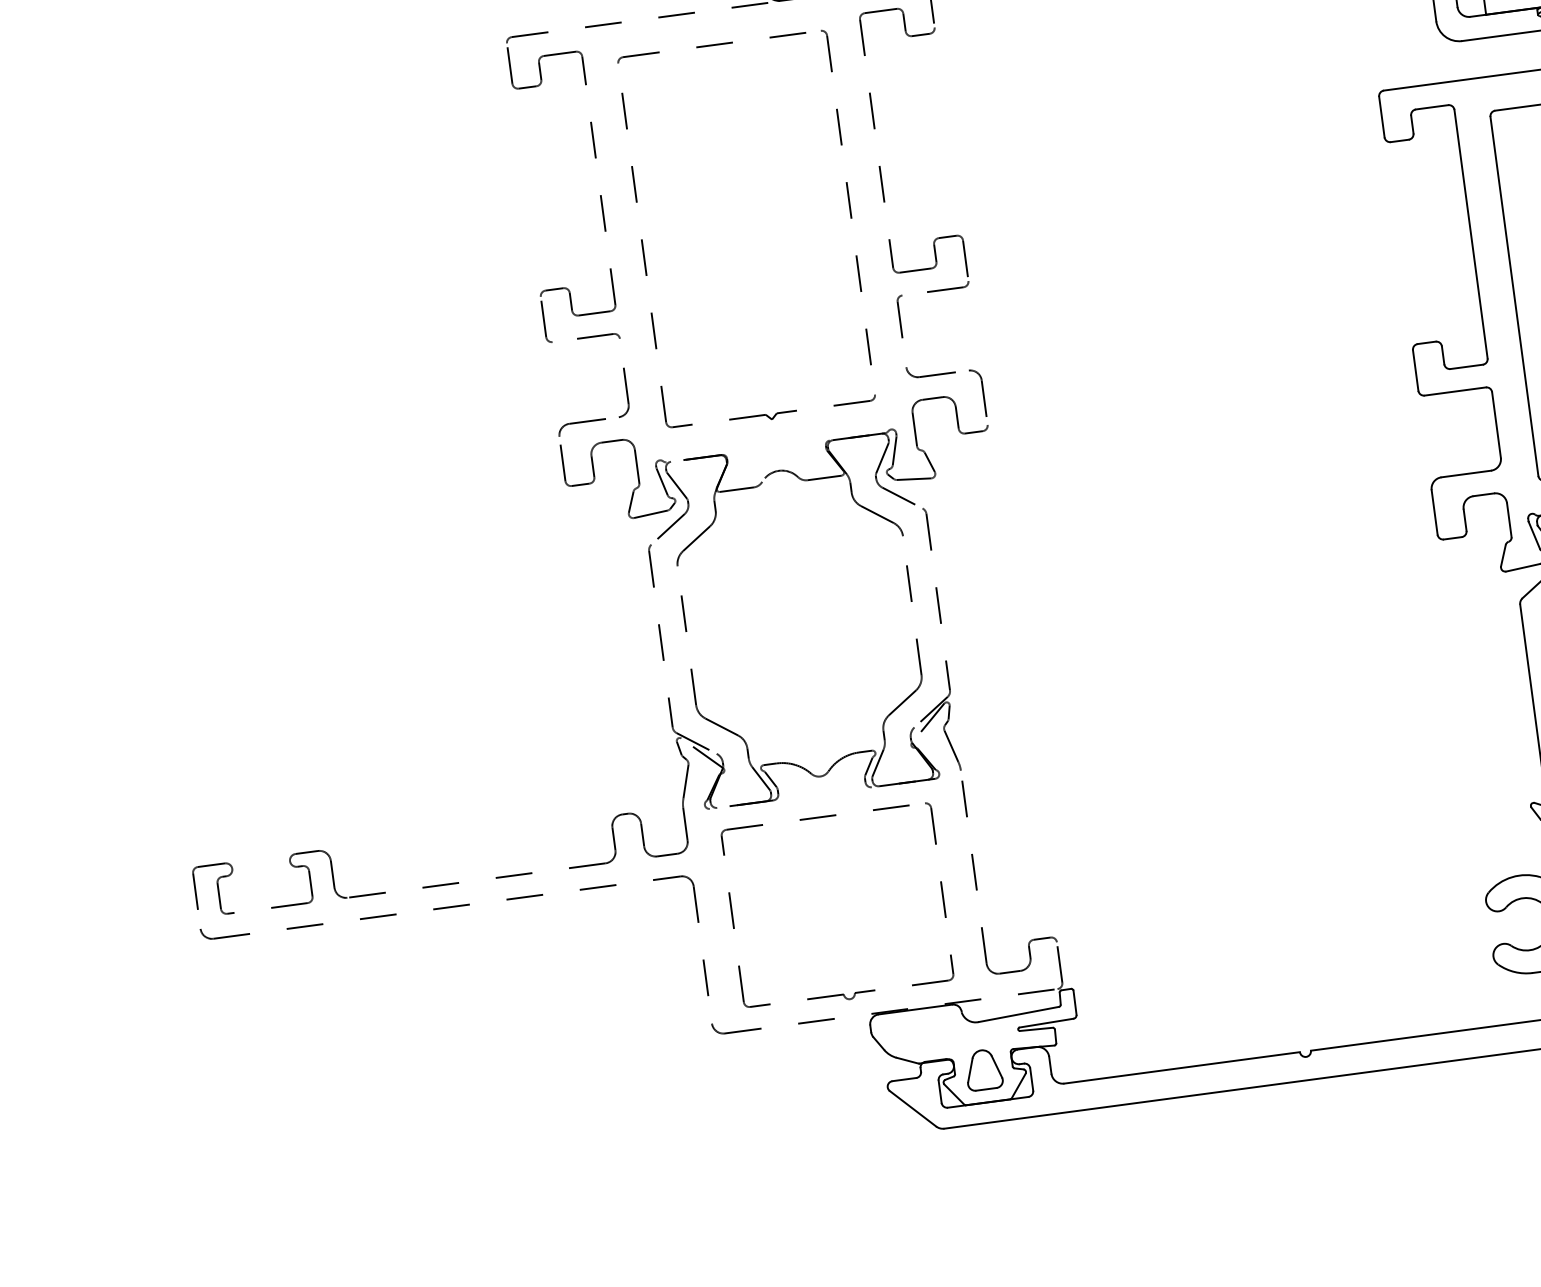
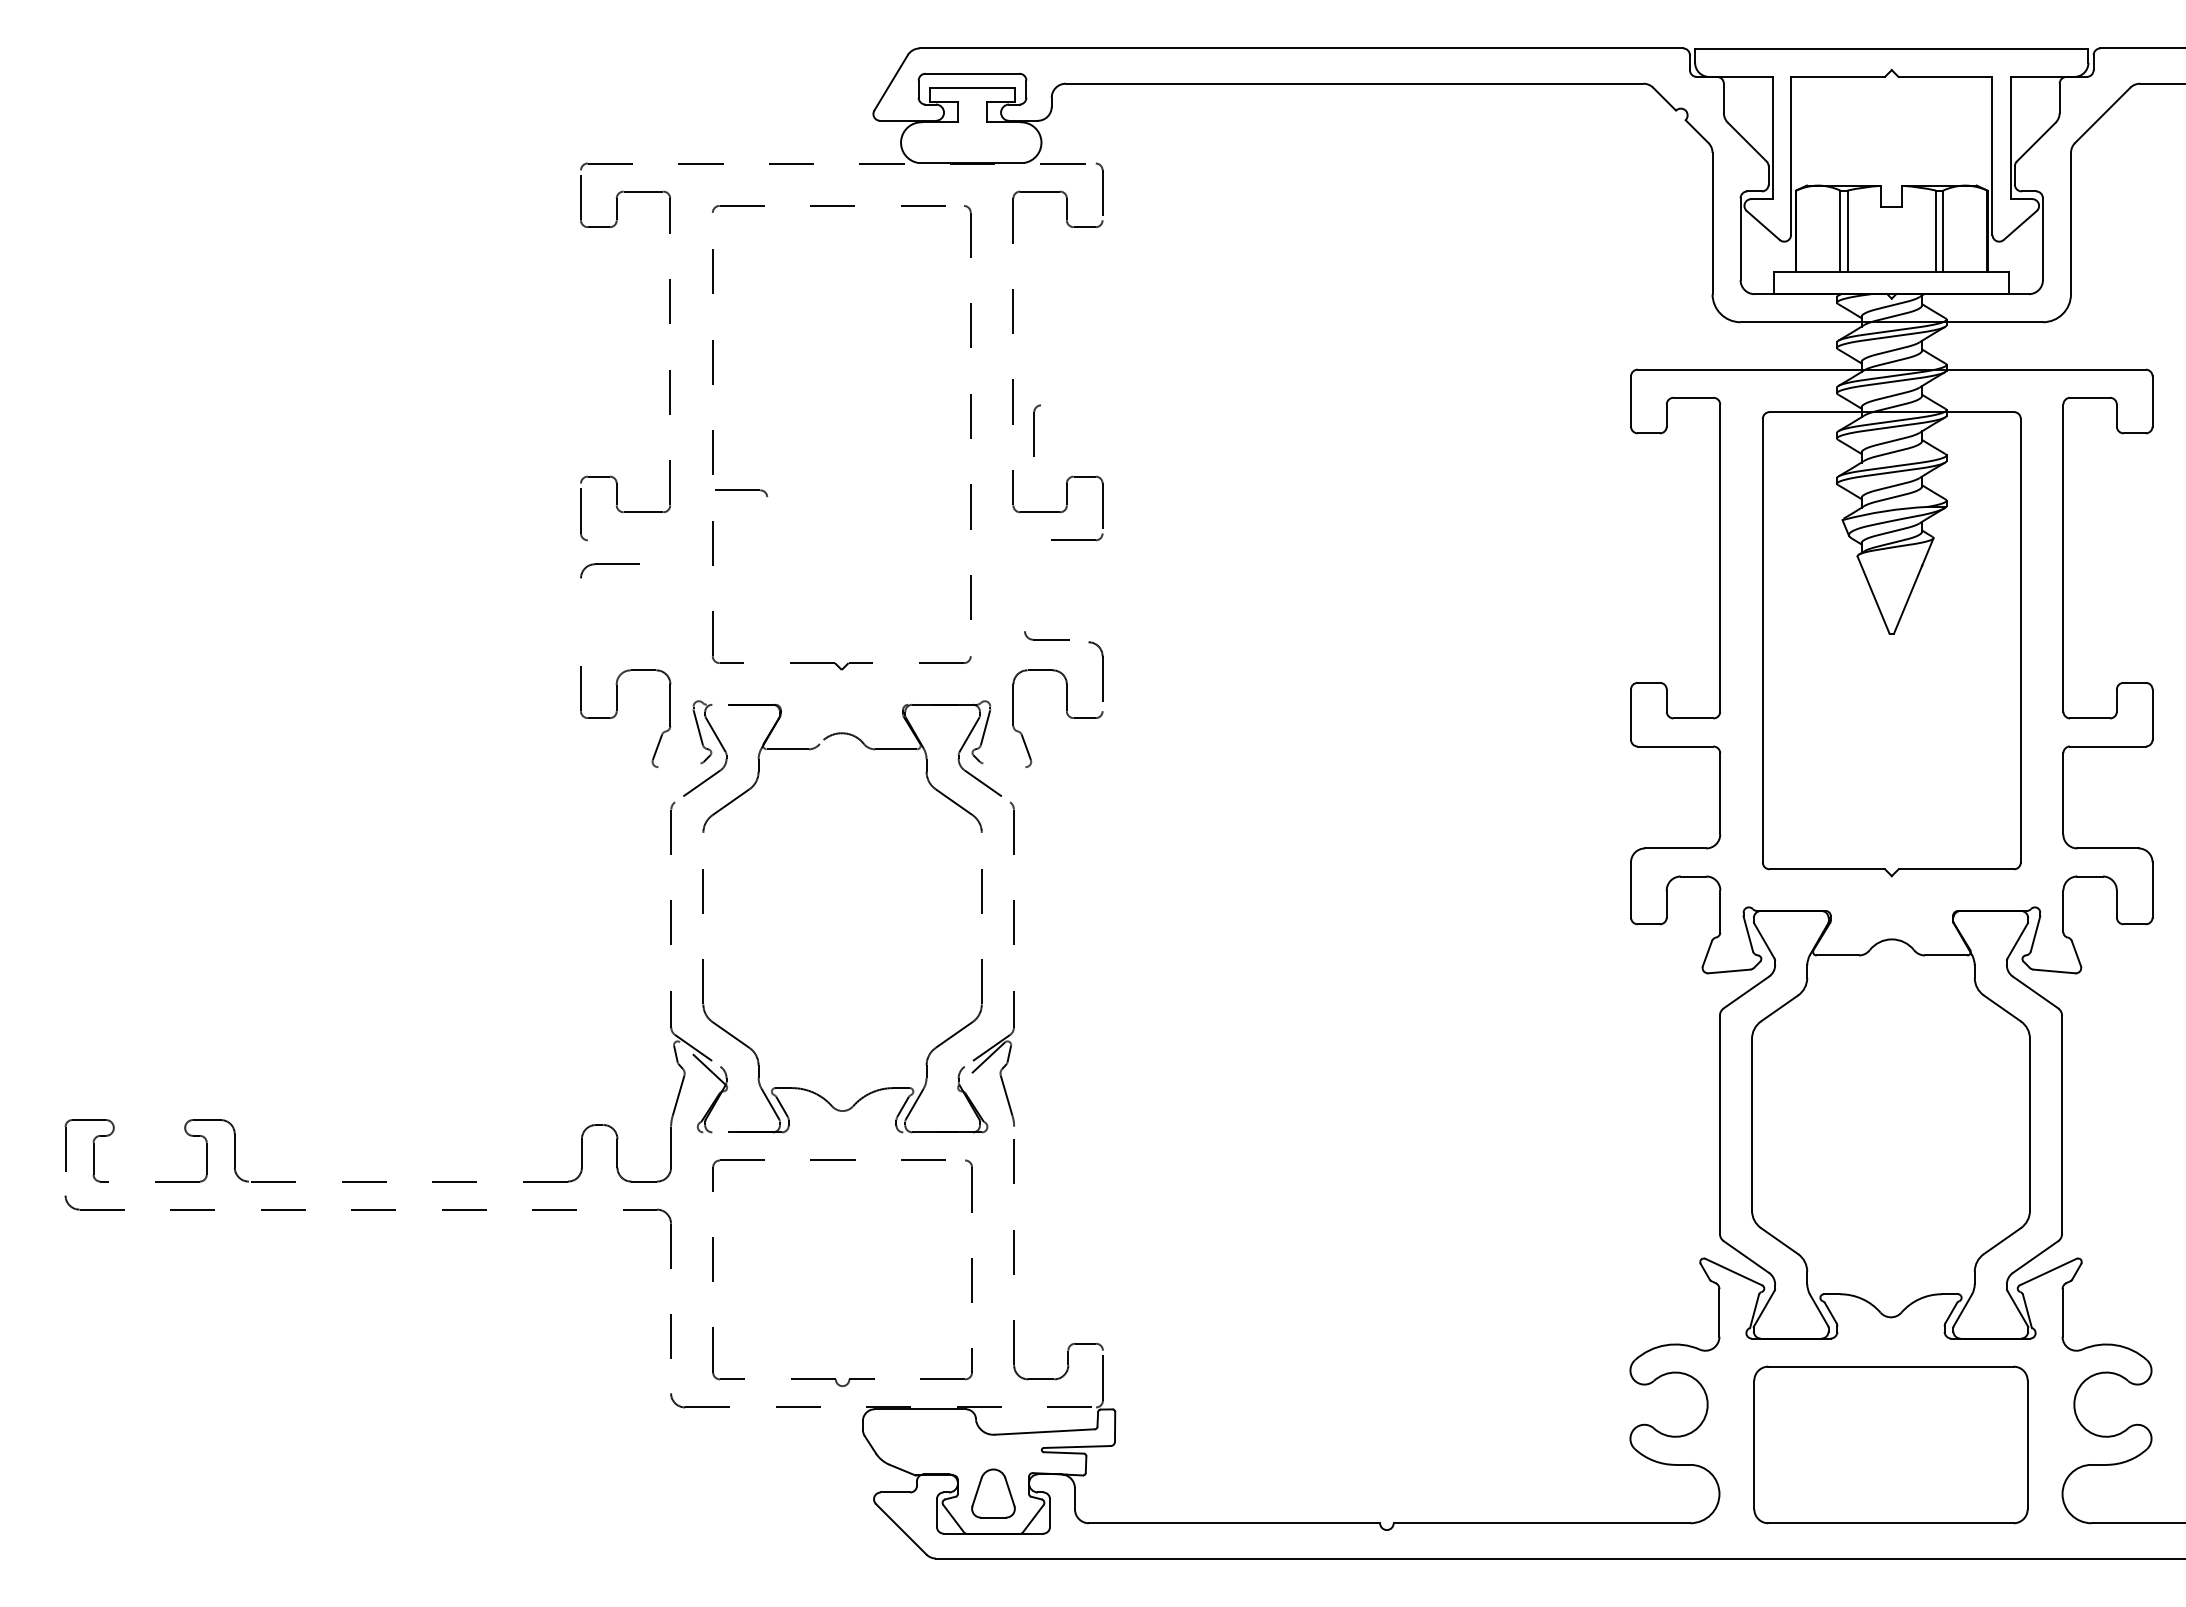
part: (901, 316) -> (1036, 430), moved
part: (598, 338) -> (741, 493), moved
part: (930, 370) -> (1042, 635), size x0.6
part: (621, 393) -> (663, 613), removed
part: (581, 427) -> (609, 570), moved
line: (914, 479) -> (1004, 765), removed
line: (651, 514) -> (679, 765), removed

